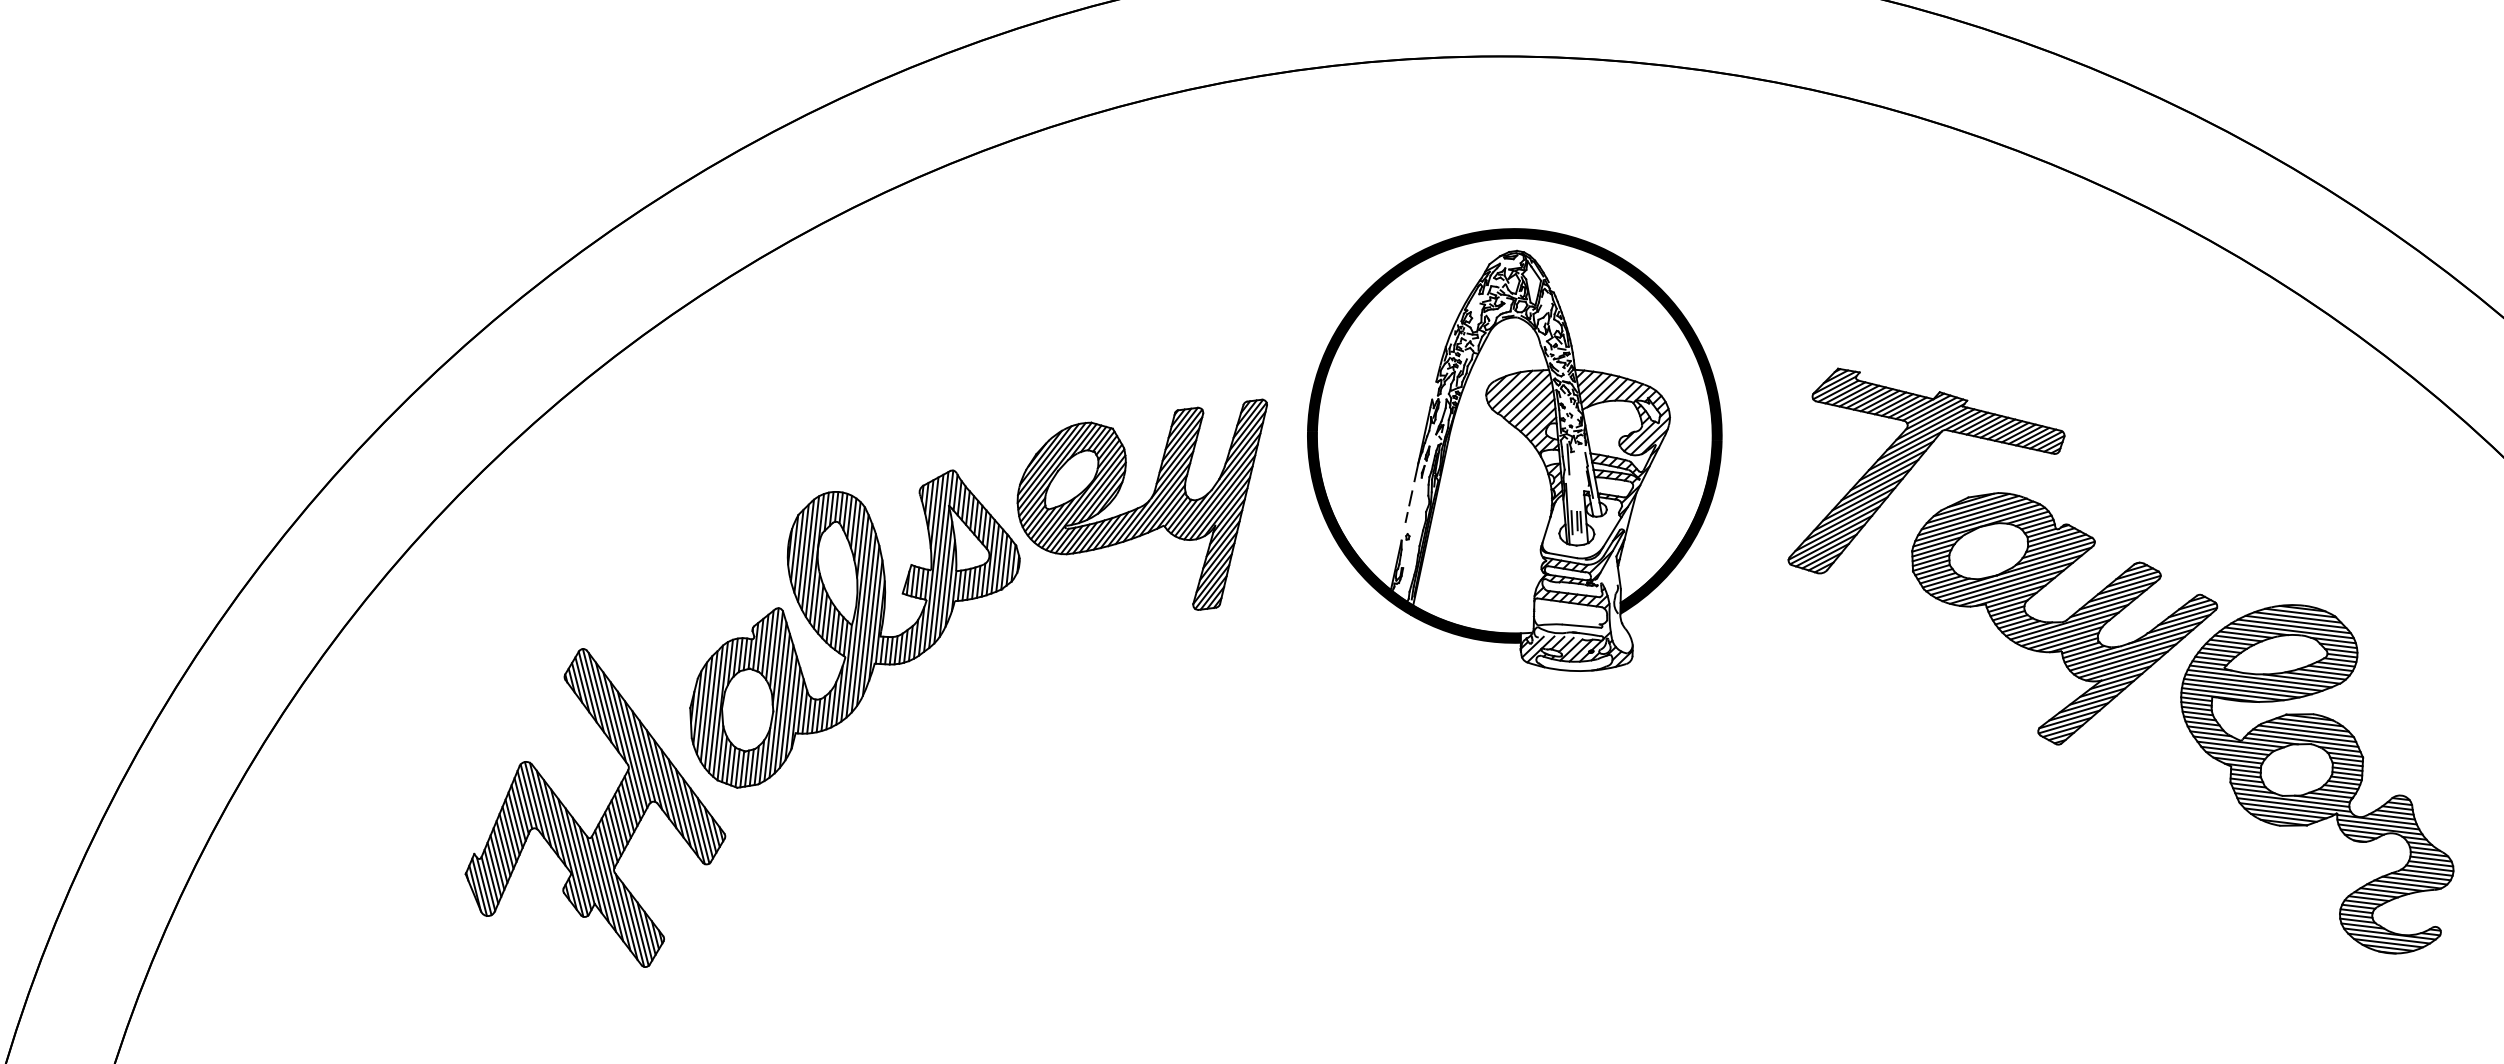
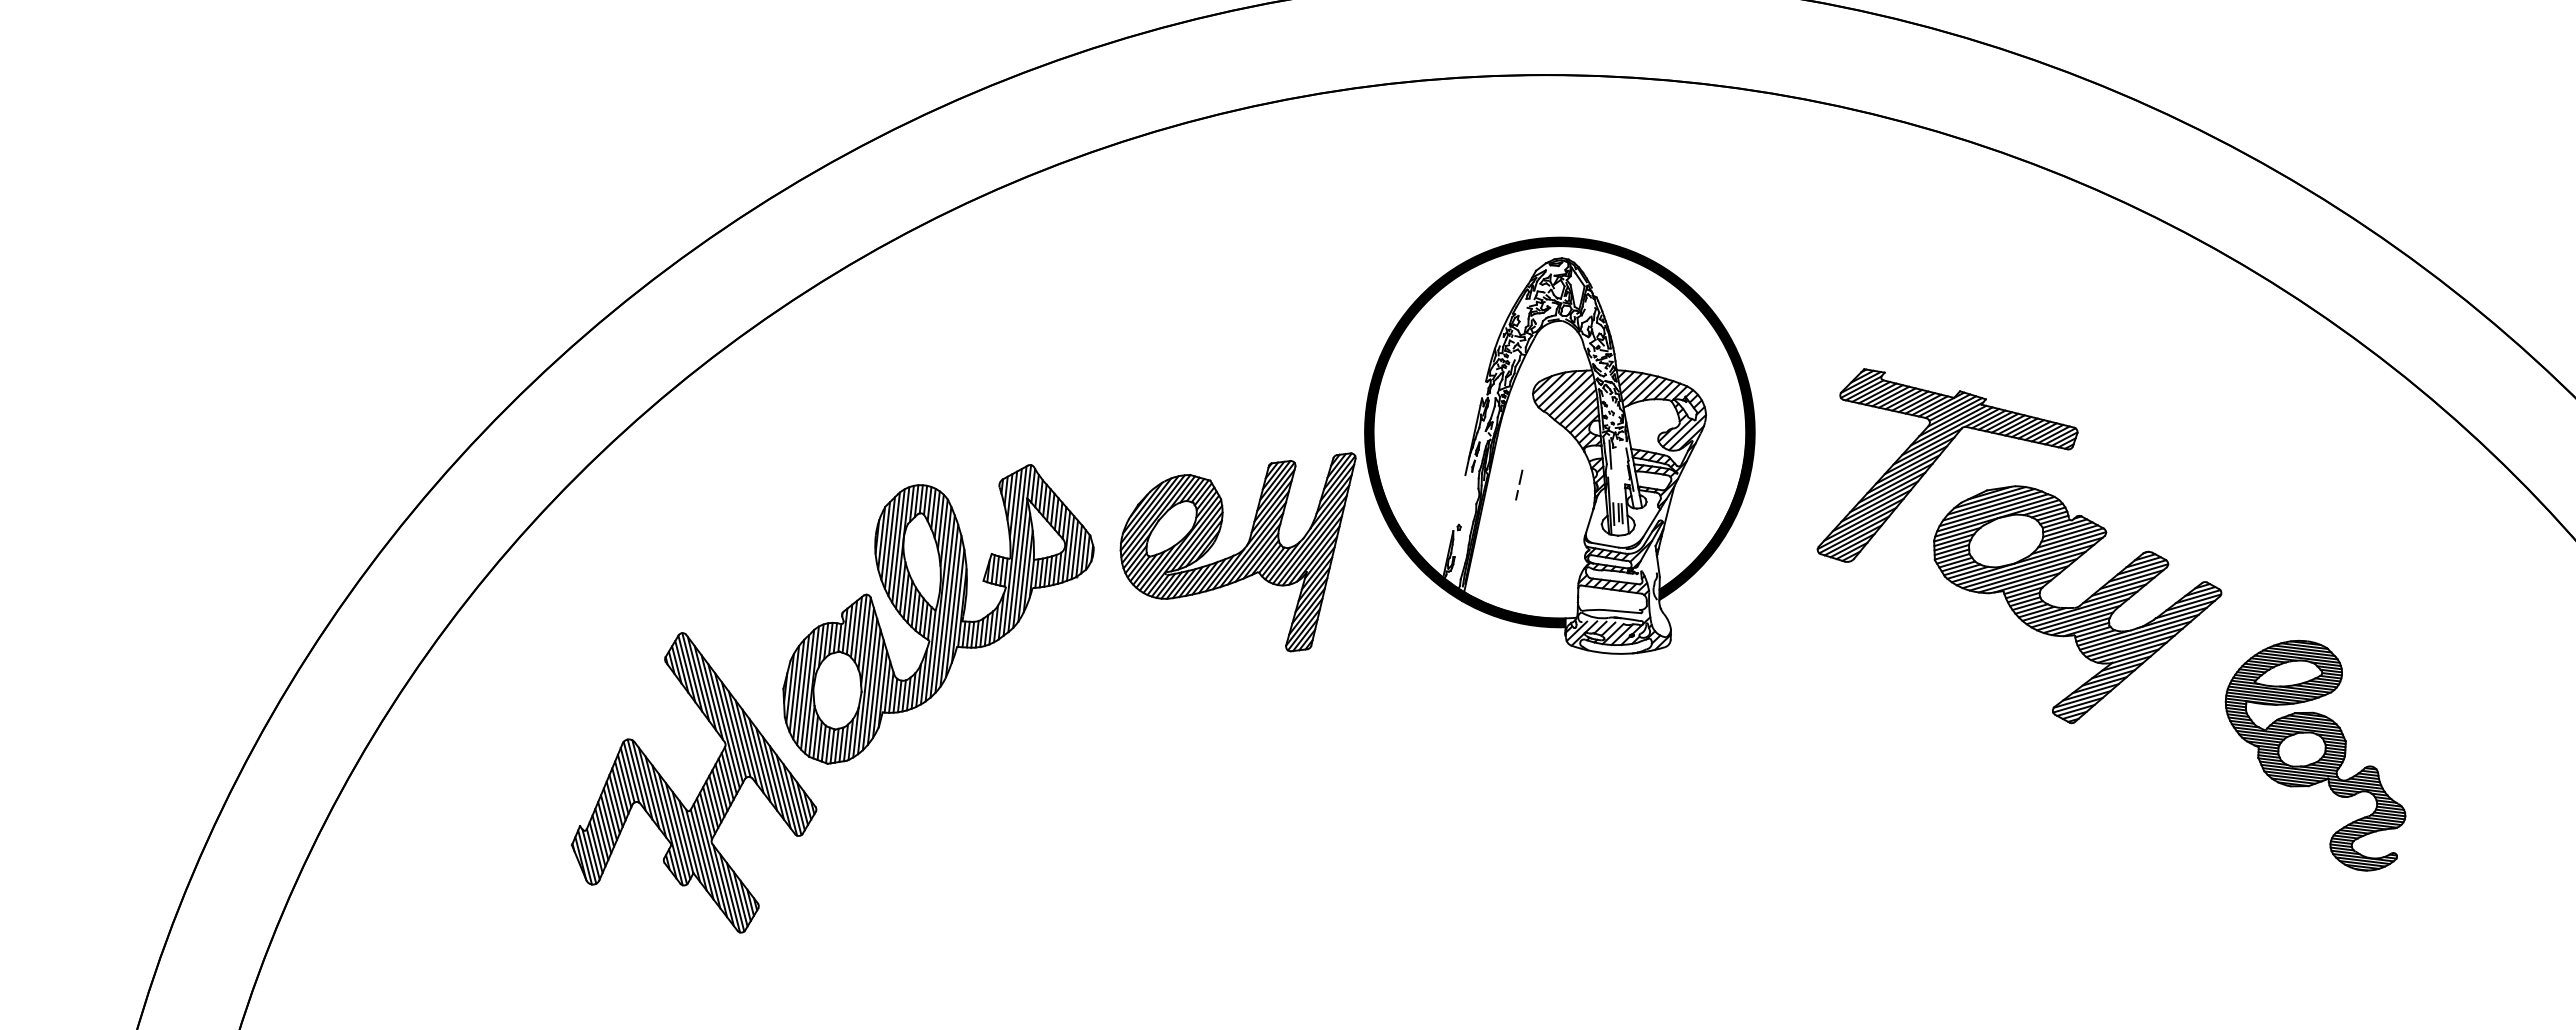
part: (1141, 504) -> (1237, 552), moved
line: (1409, 506) -> (1519, 484), moved
part: (2317, 778) -> (2315, 755), size x0.7

